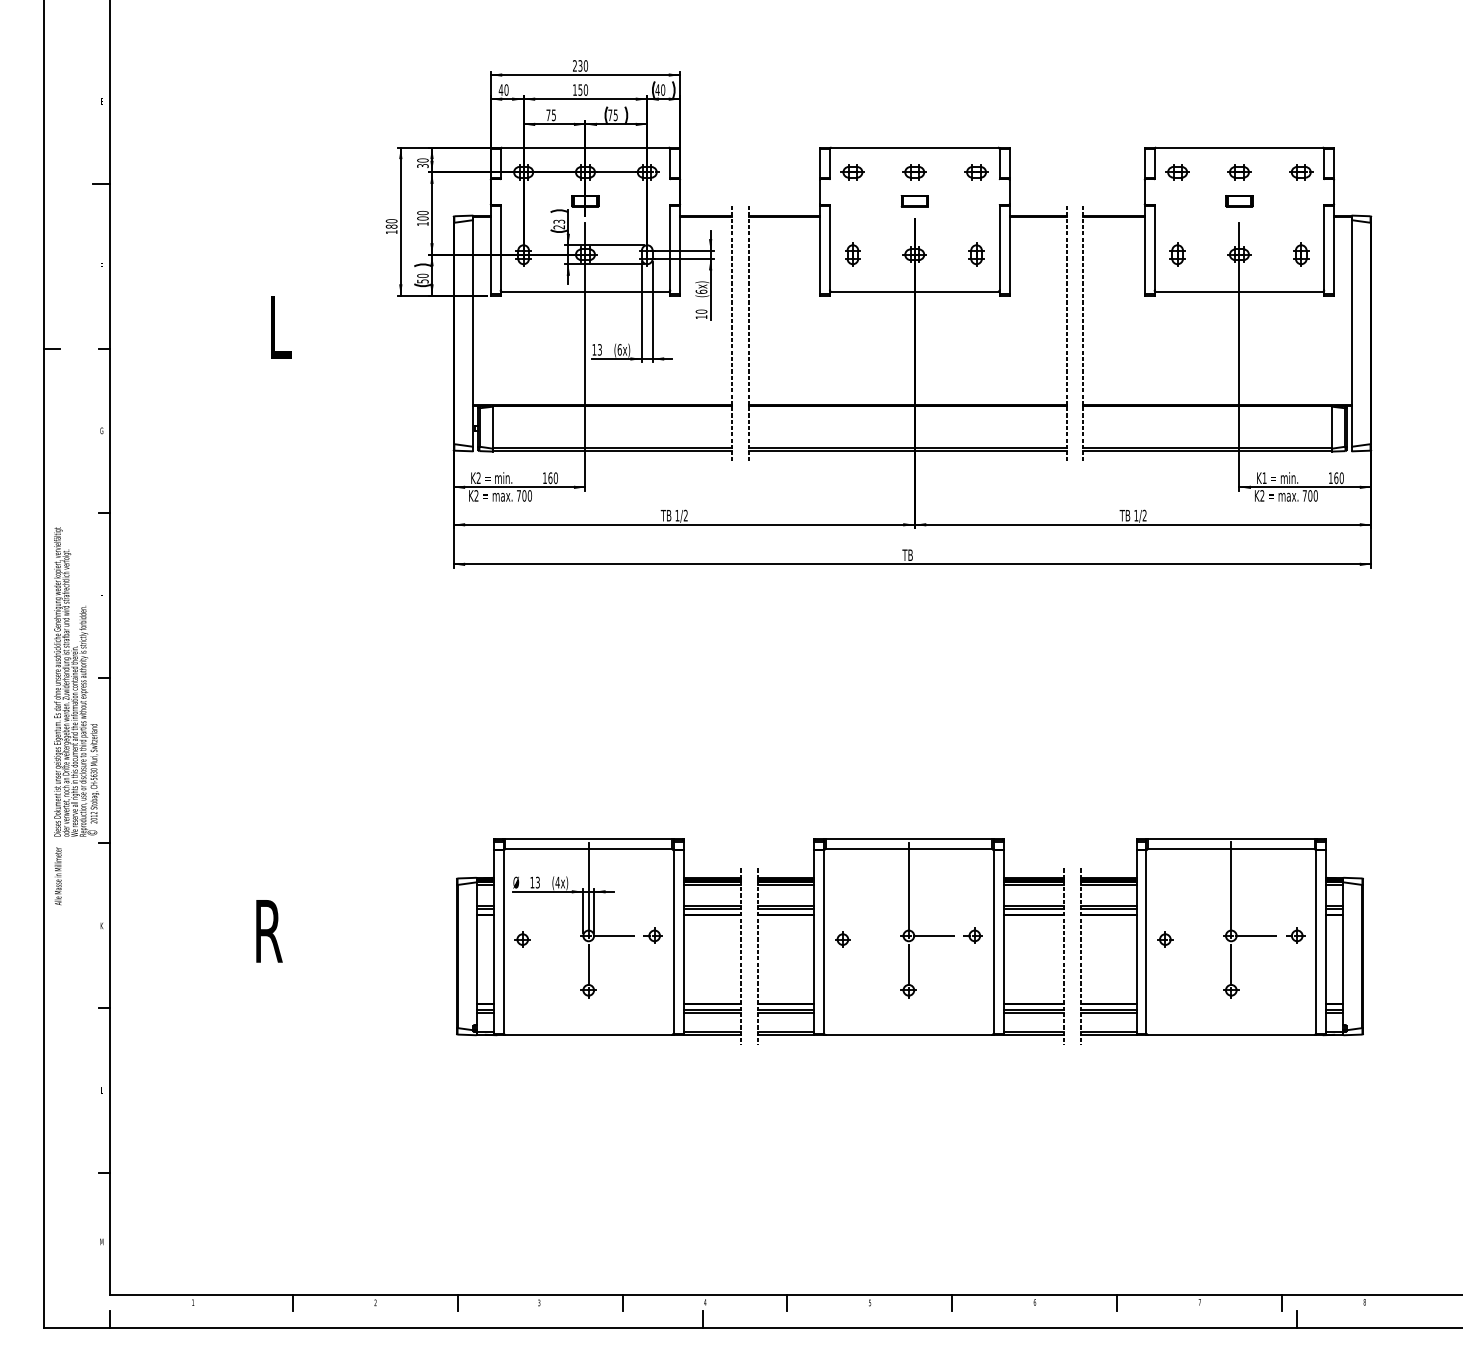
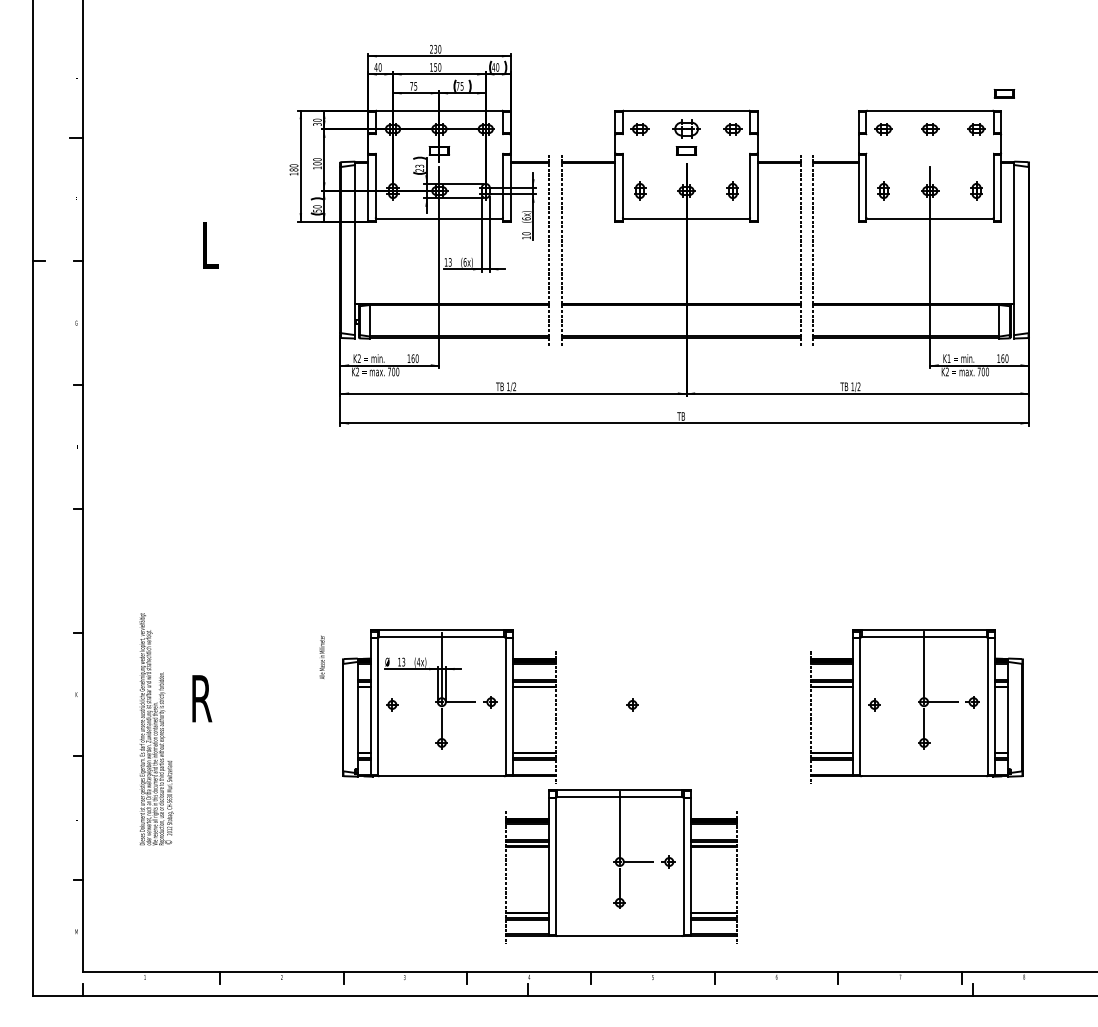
part: (914, 172) -> (686, 129), size x1.6
part: (1239, 201) -> (1004, 94), moved
text: (76, 681) -> (156, 728), moved
text: (57, 876) -> (321, 657), moved
part: (910, 941) -> (621, 866), moved

